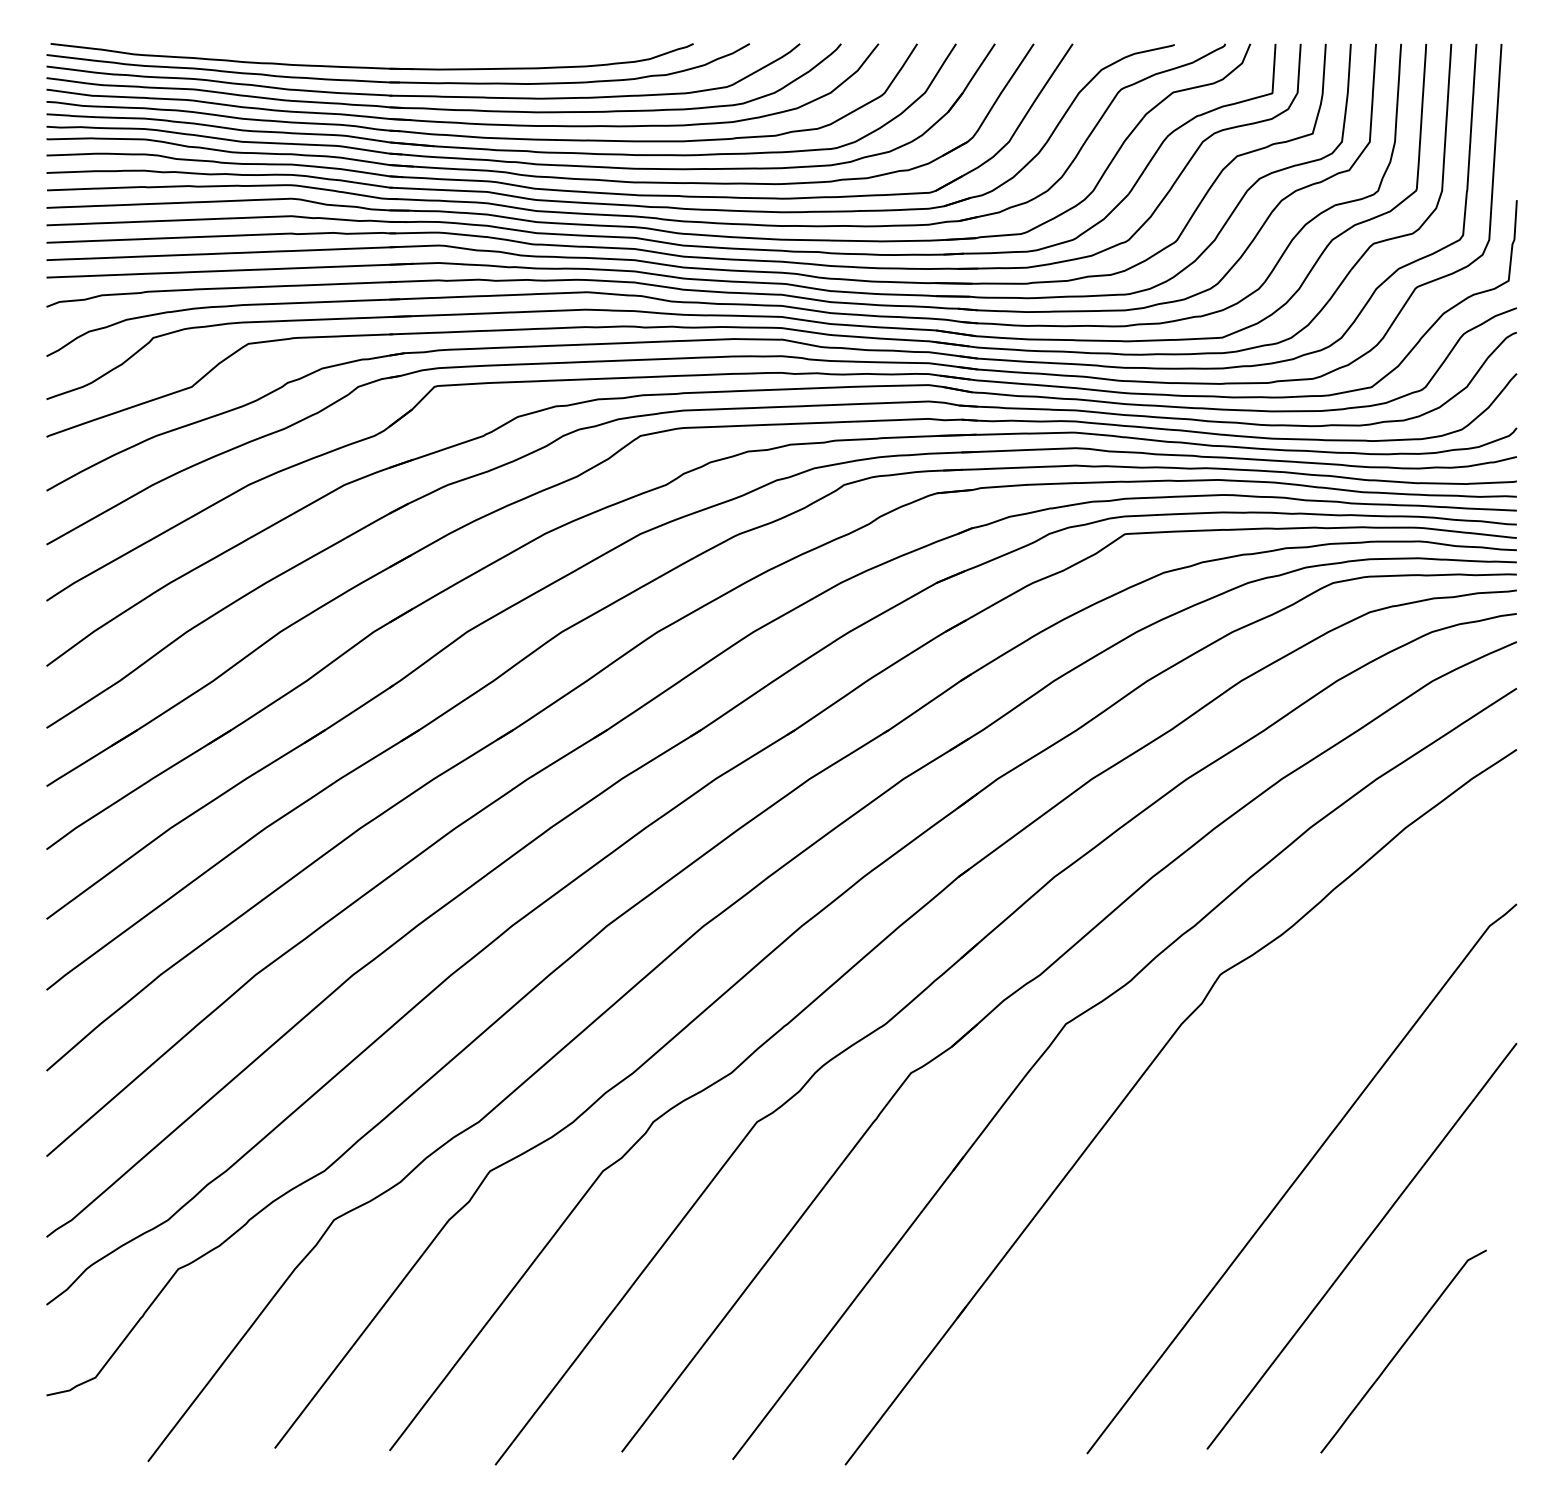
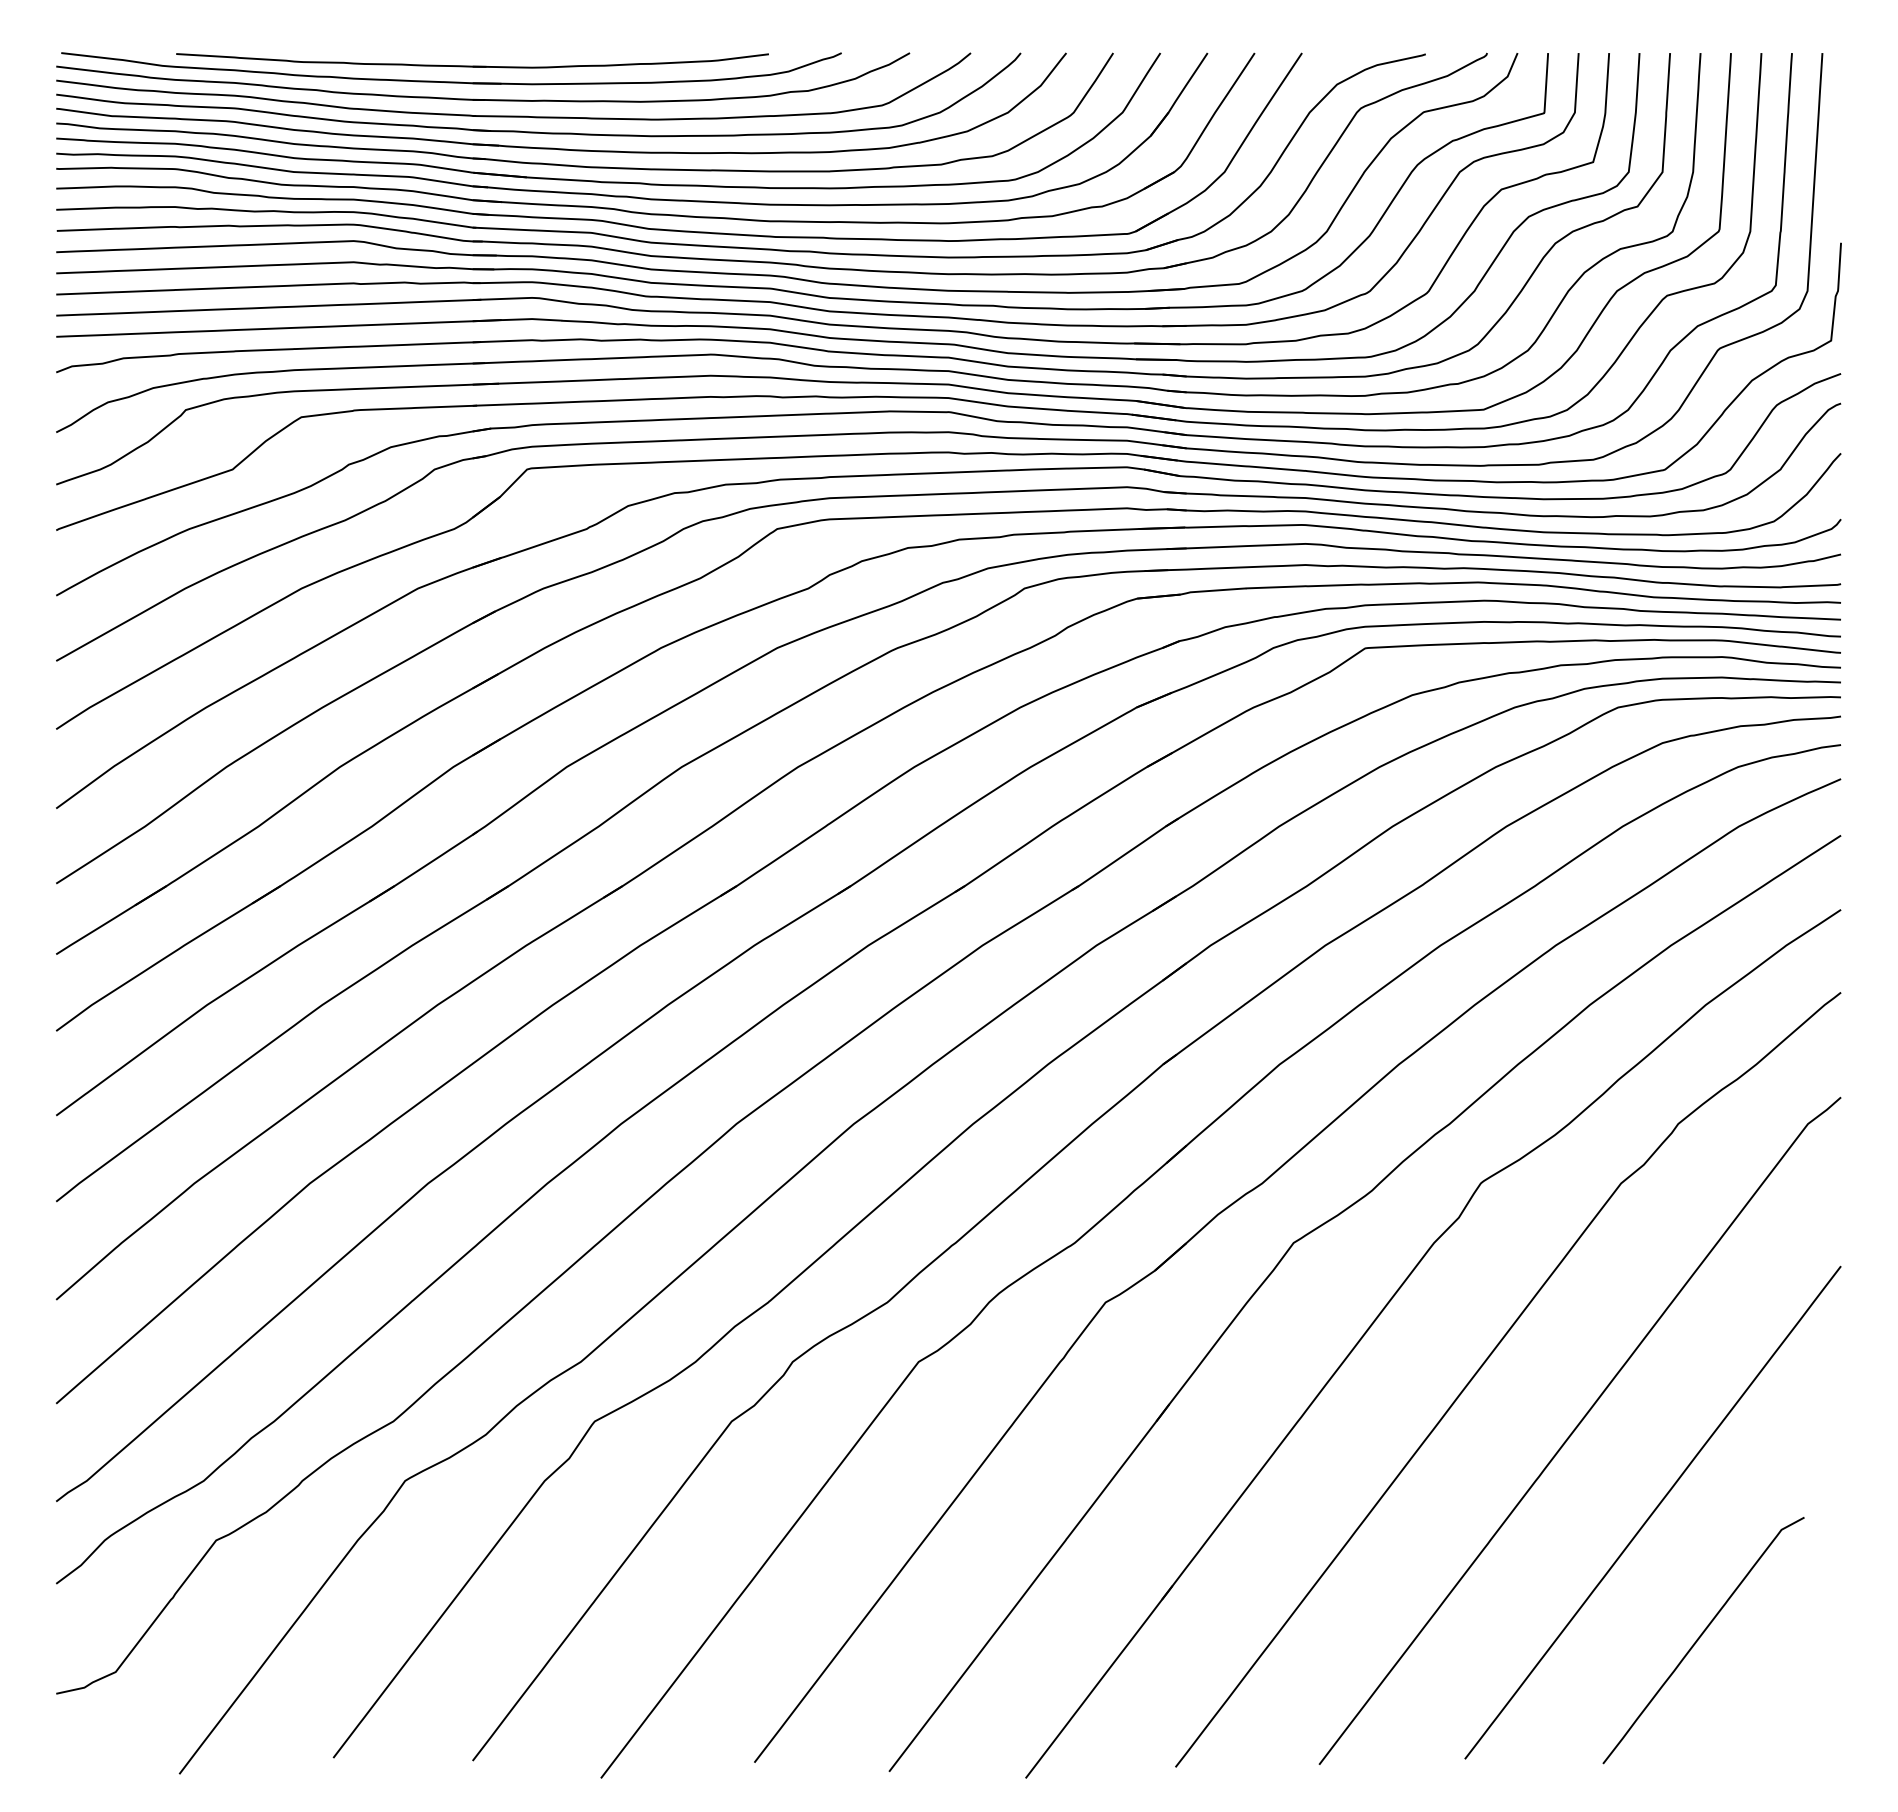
part: (389, 49) -> (472, 60), added
curve: (1223, 1124) -> (1484, 1364), added

